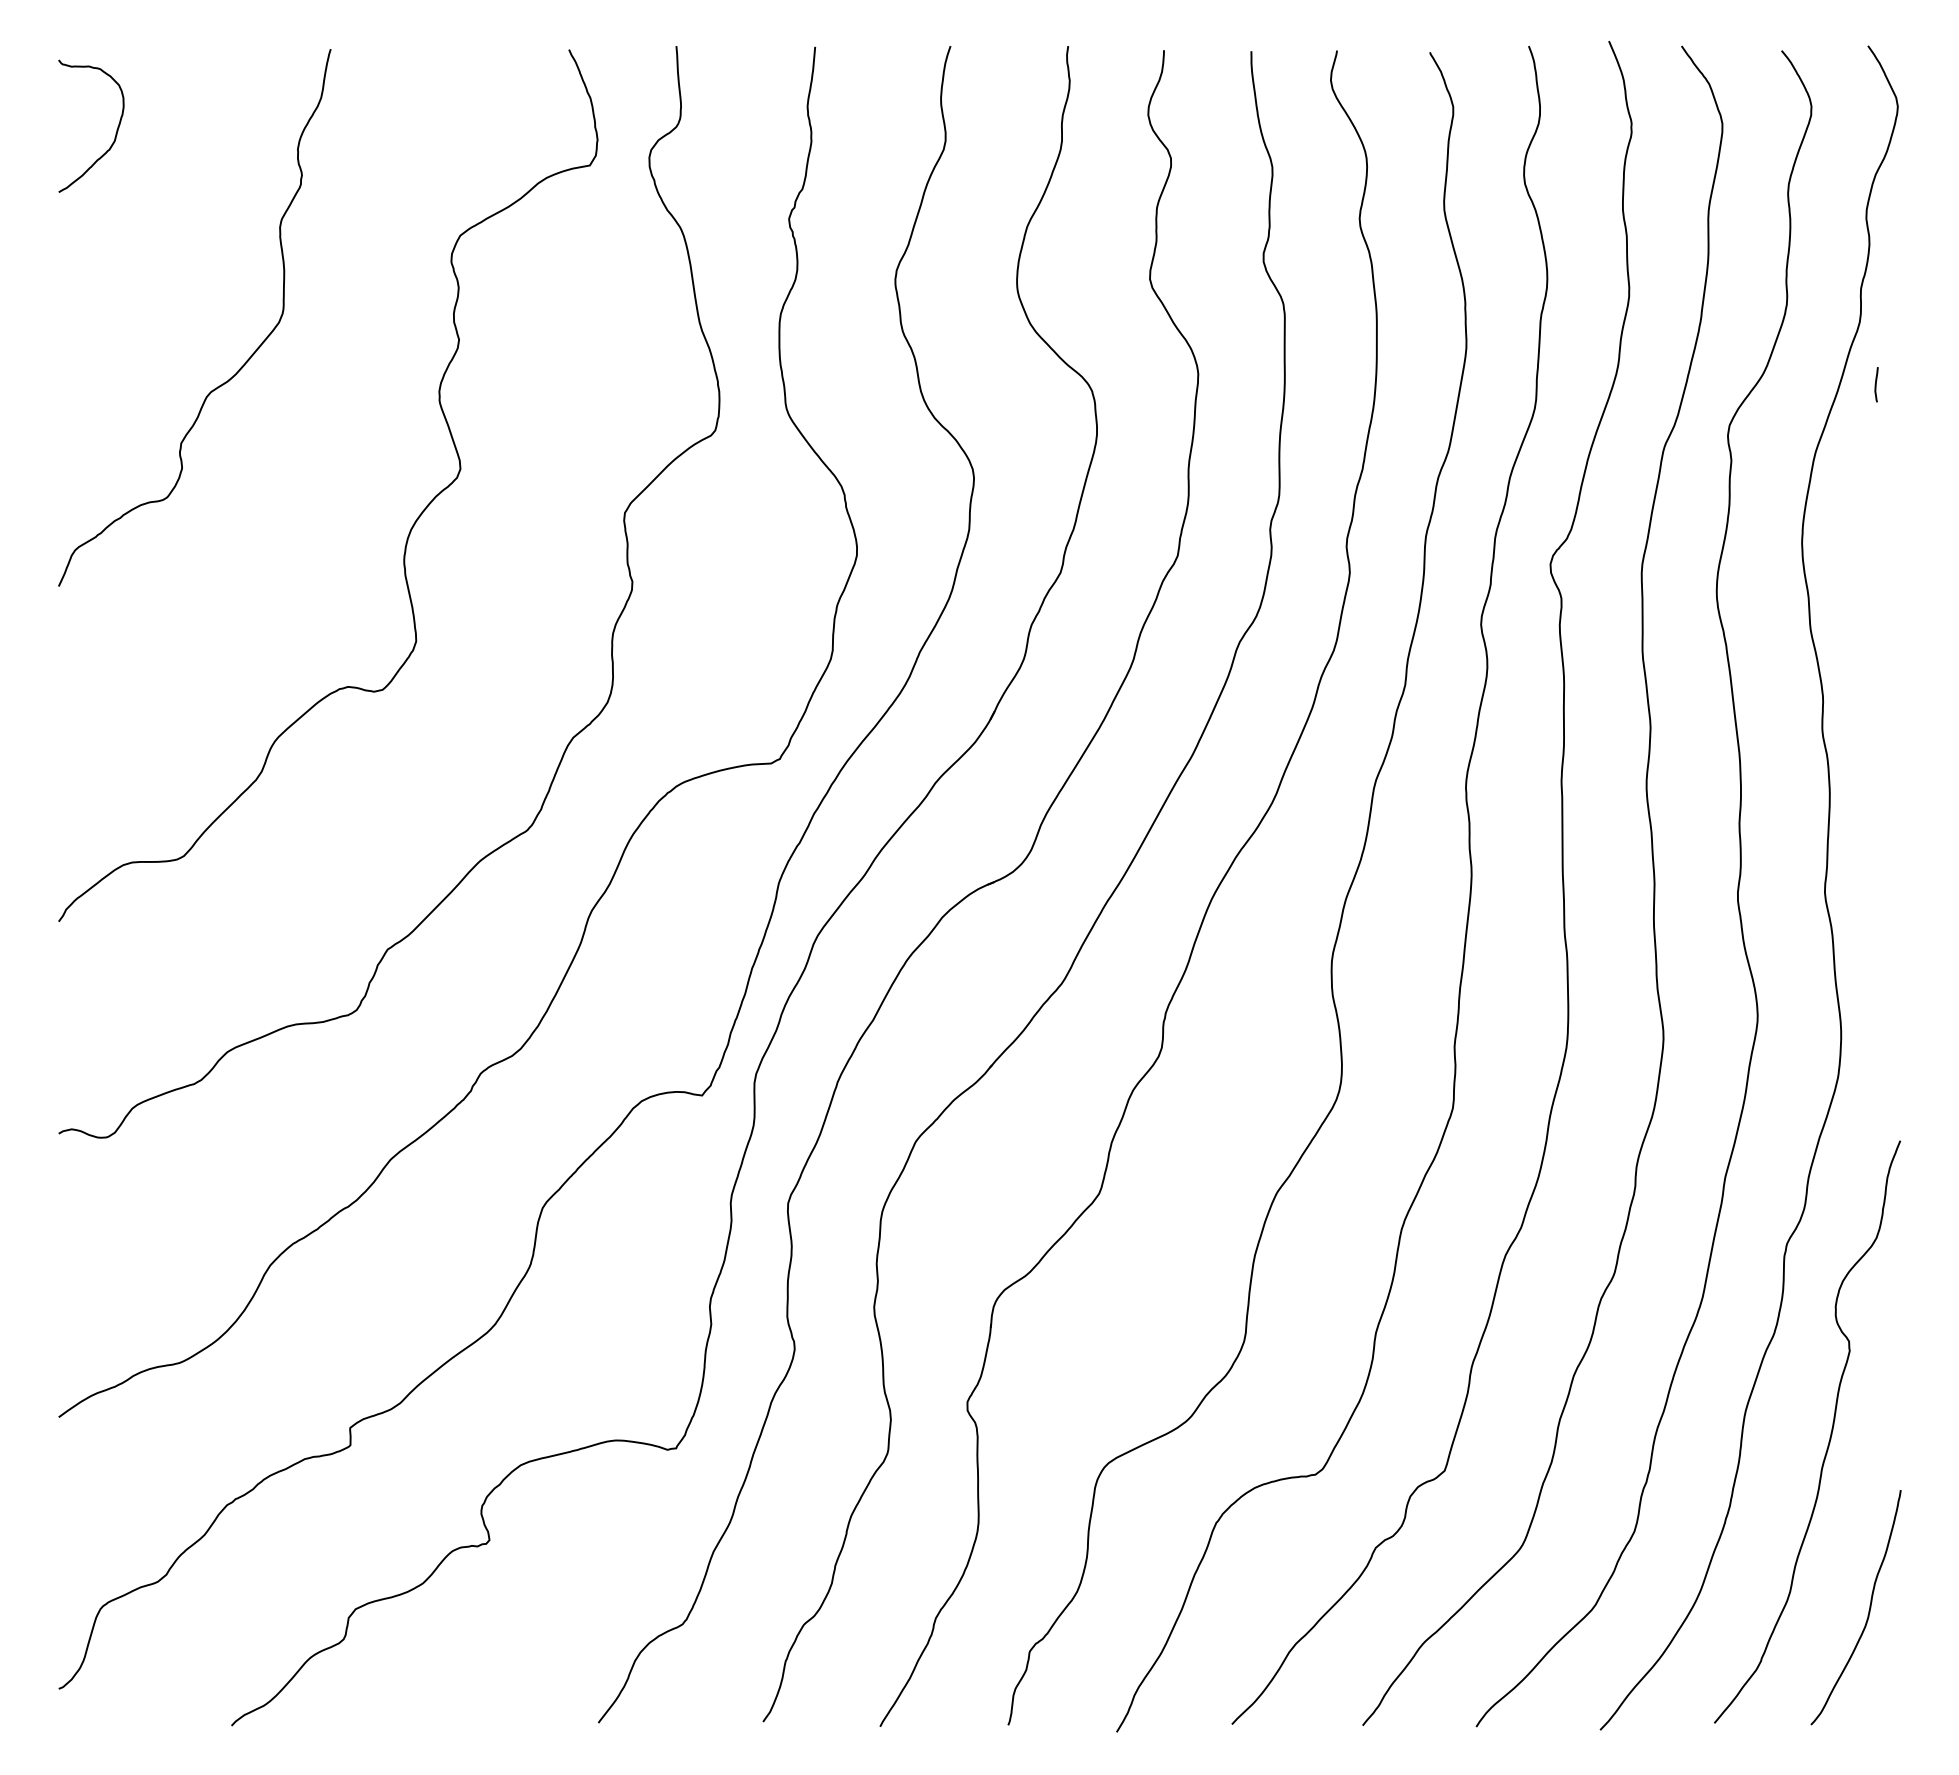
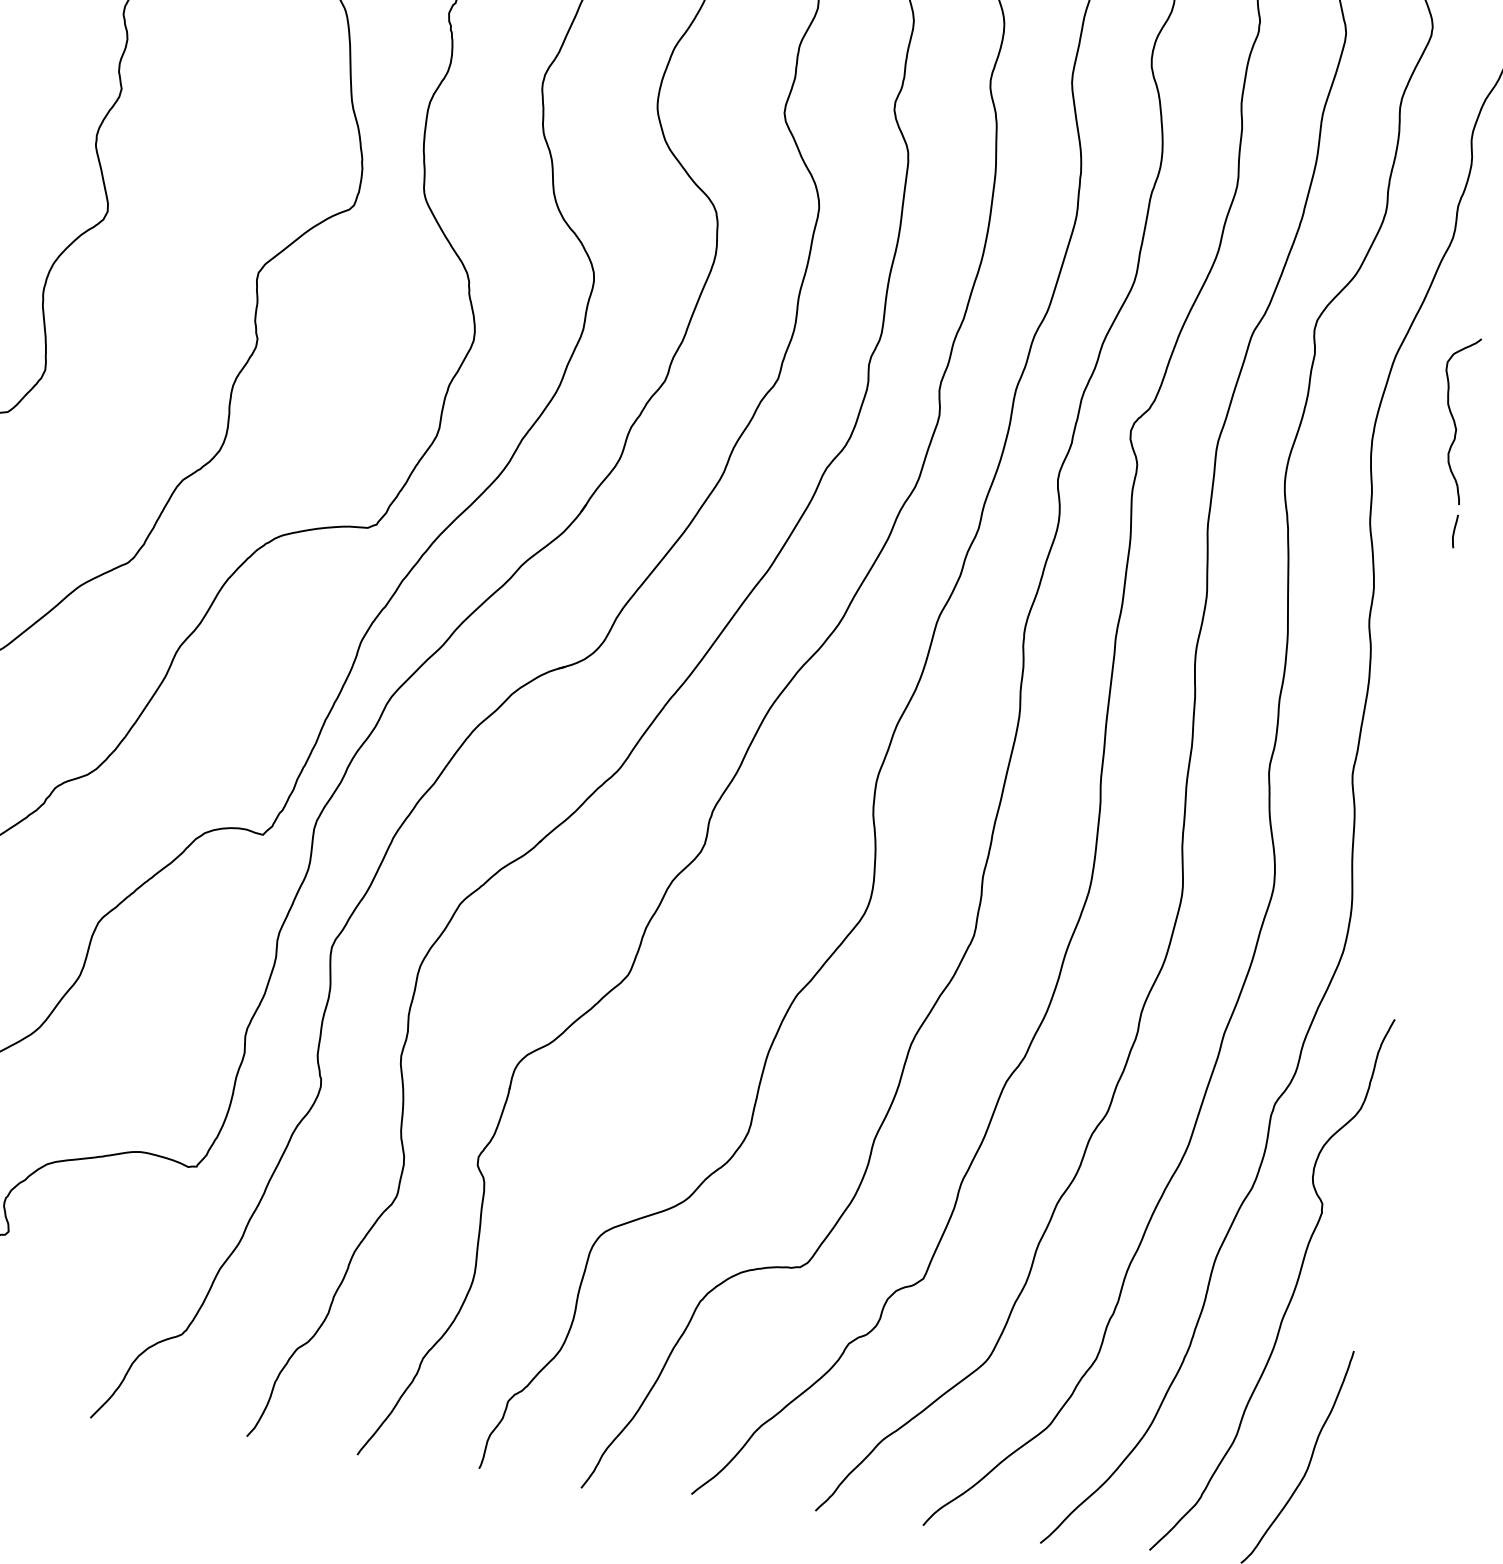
curve: (1876, 384) -> (1454, 531), moved
curve: (1884, 510) -> (1454, 419), added

